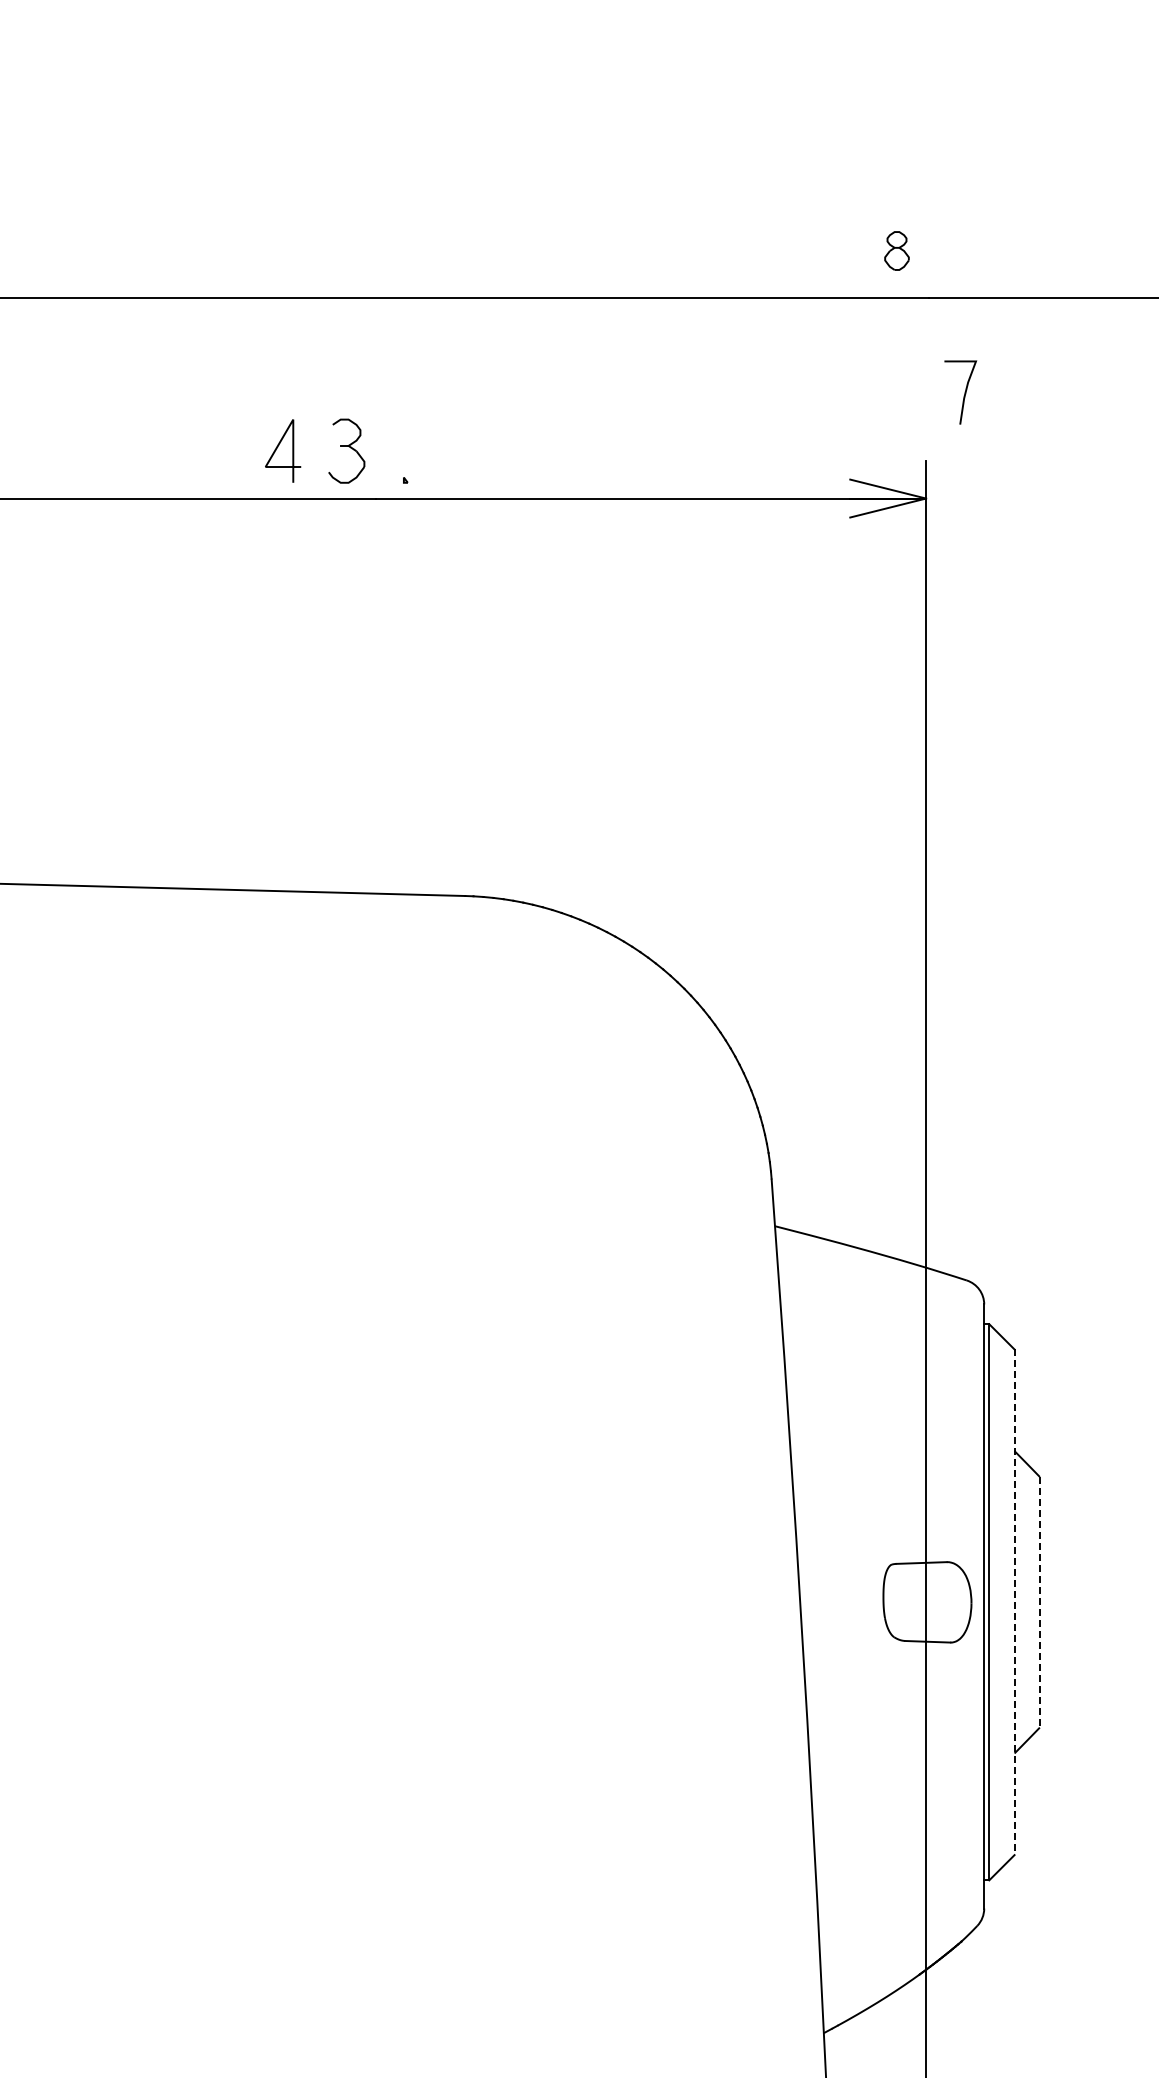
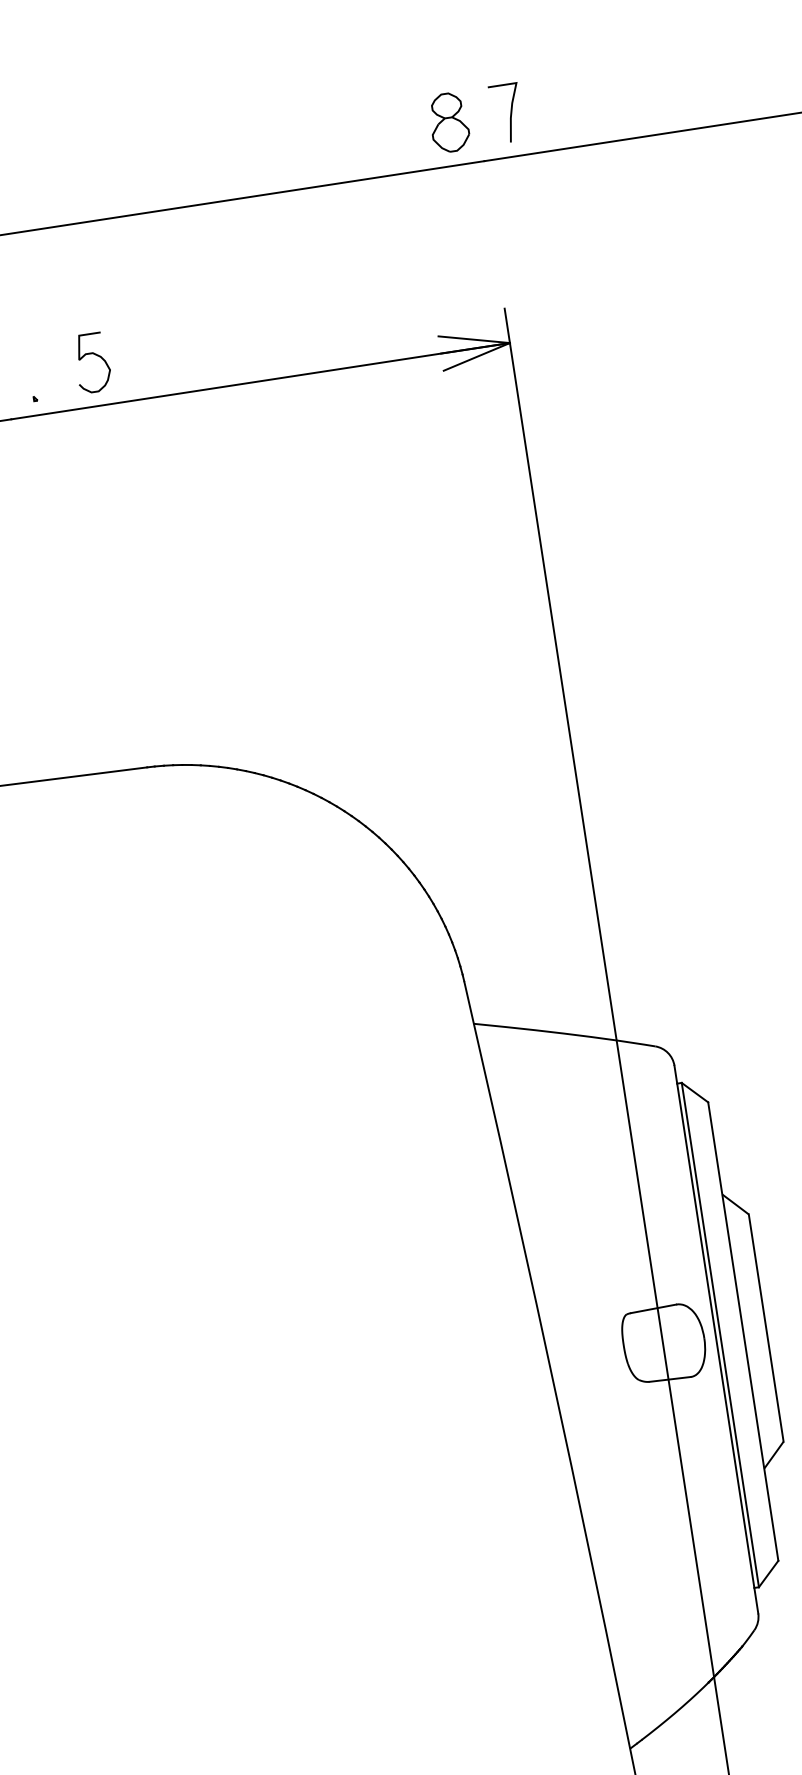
part: (896, 250) -> (448, 122), size x1.67
curve: (964, 392) -> (510, 112), moved
curve: (478, 444) -> (96, 356), added
line: (1014, 1602) -> (743, 1331), dashed -> solid
line: (1039, 1602) -> (765, 1328), dashed -> solid

